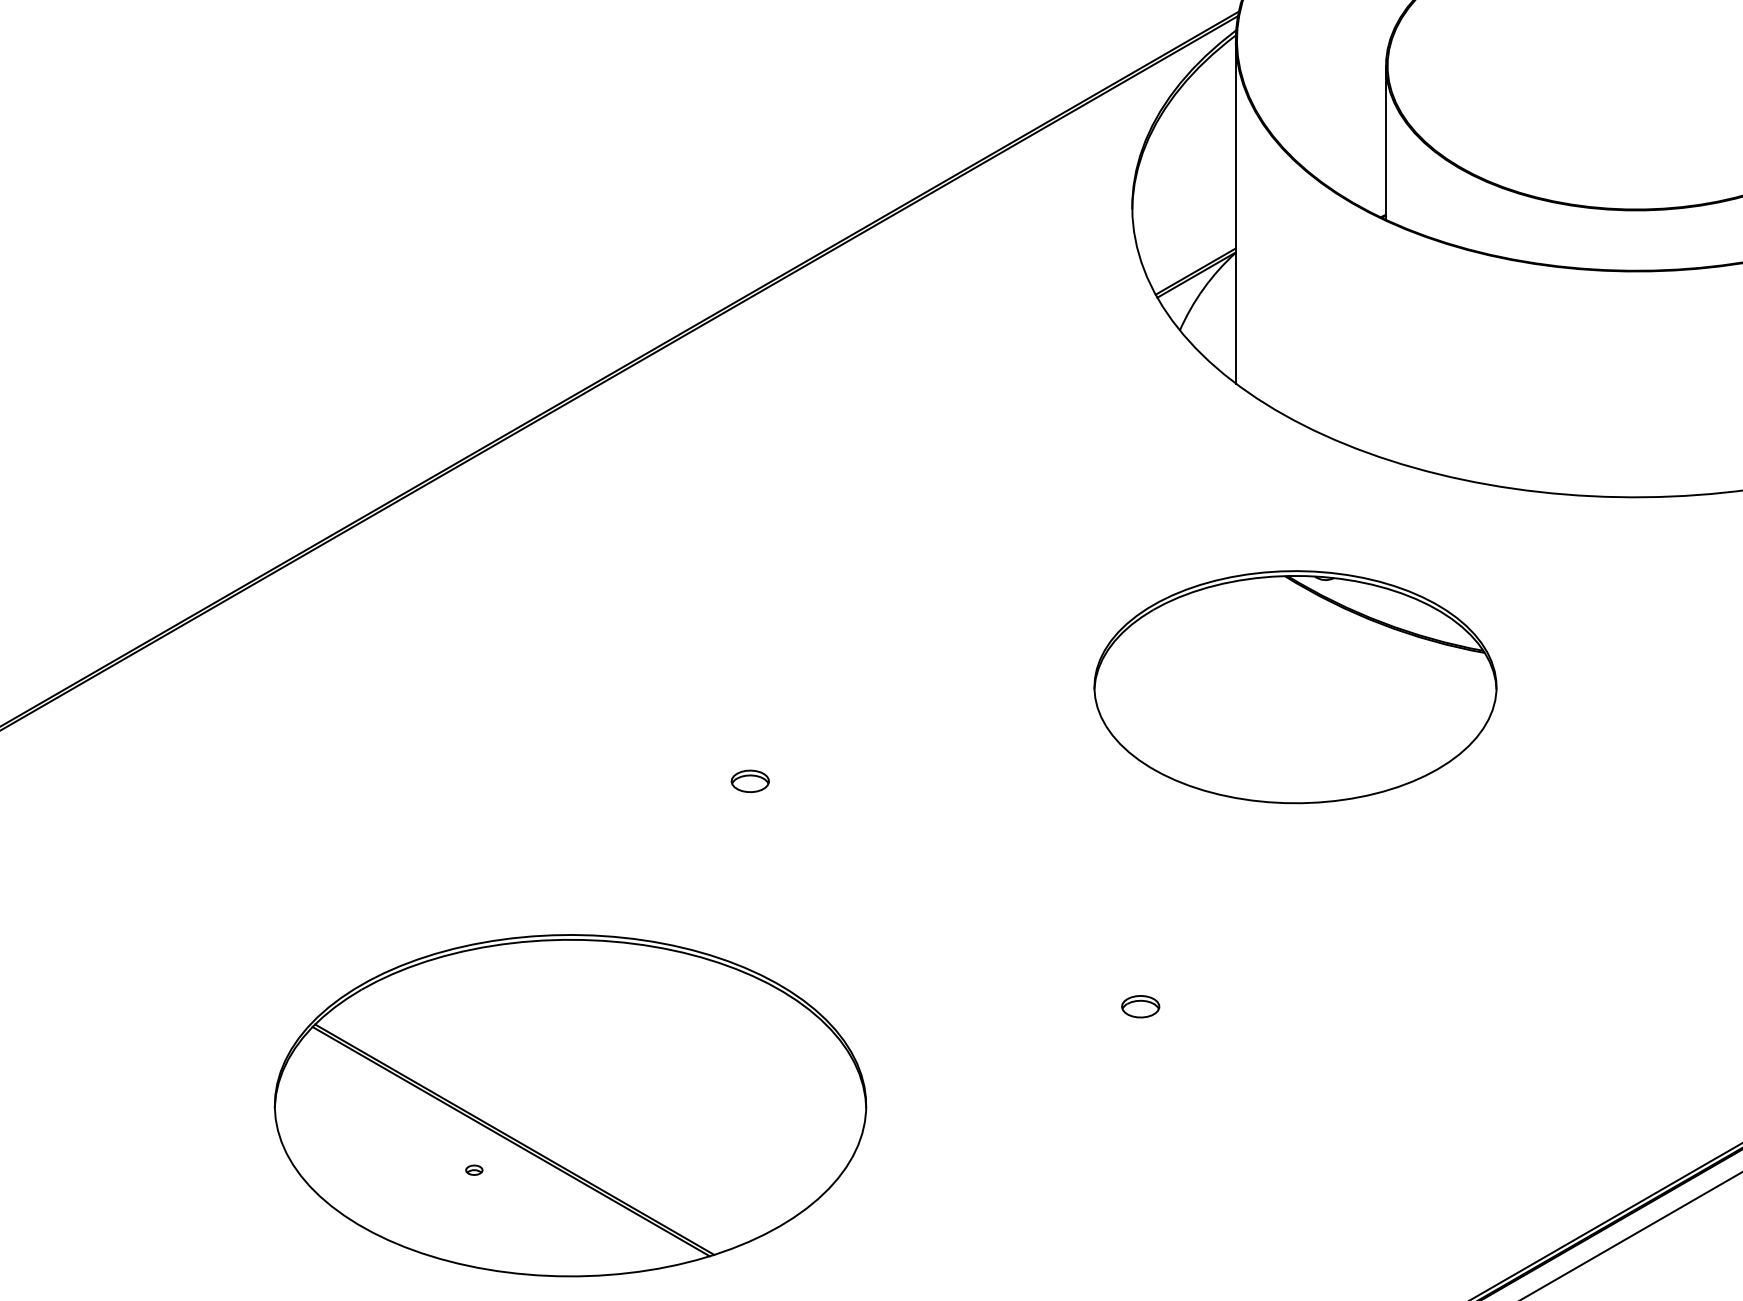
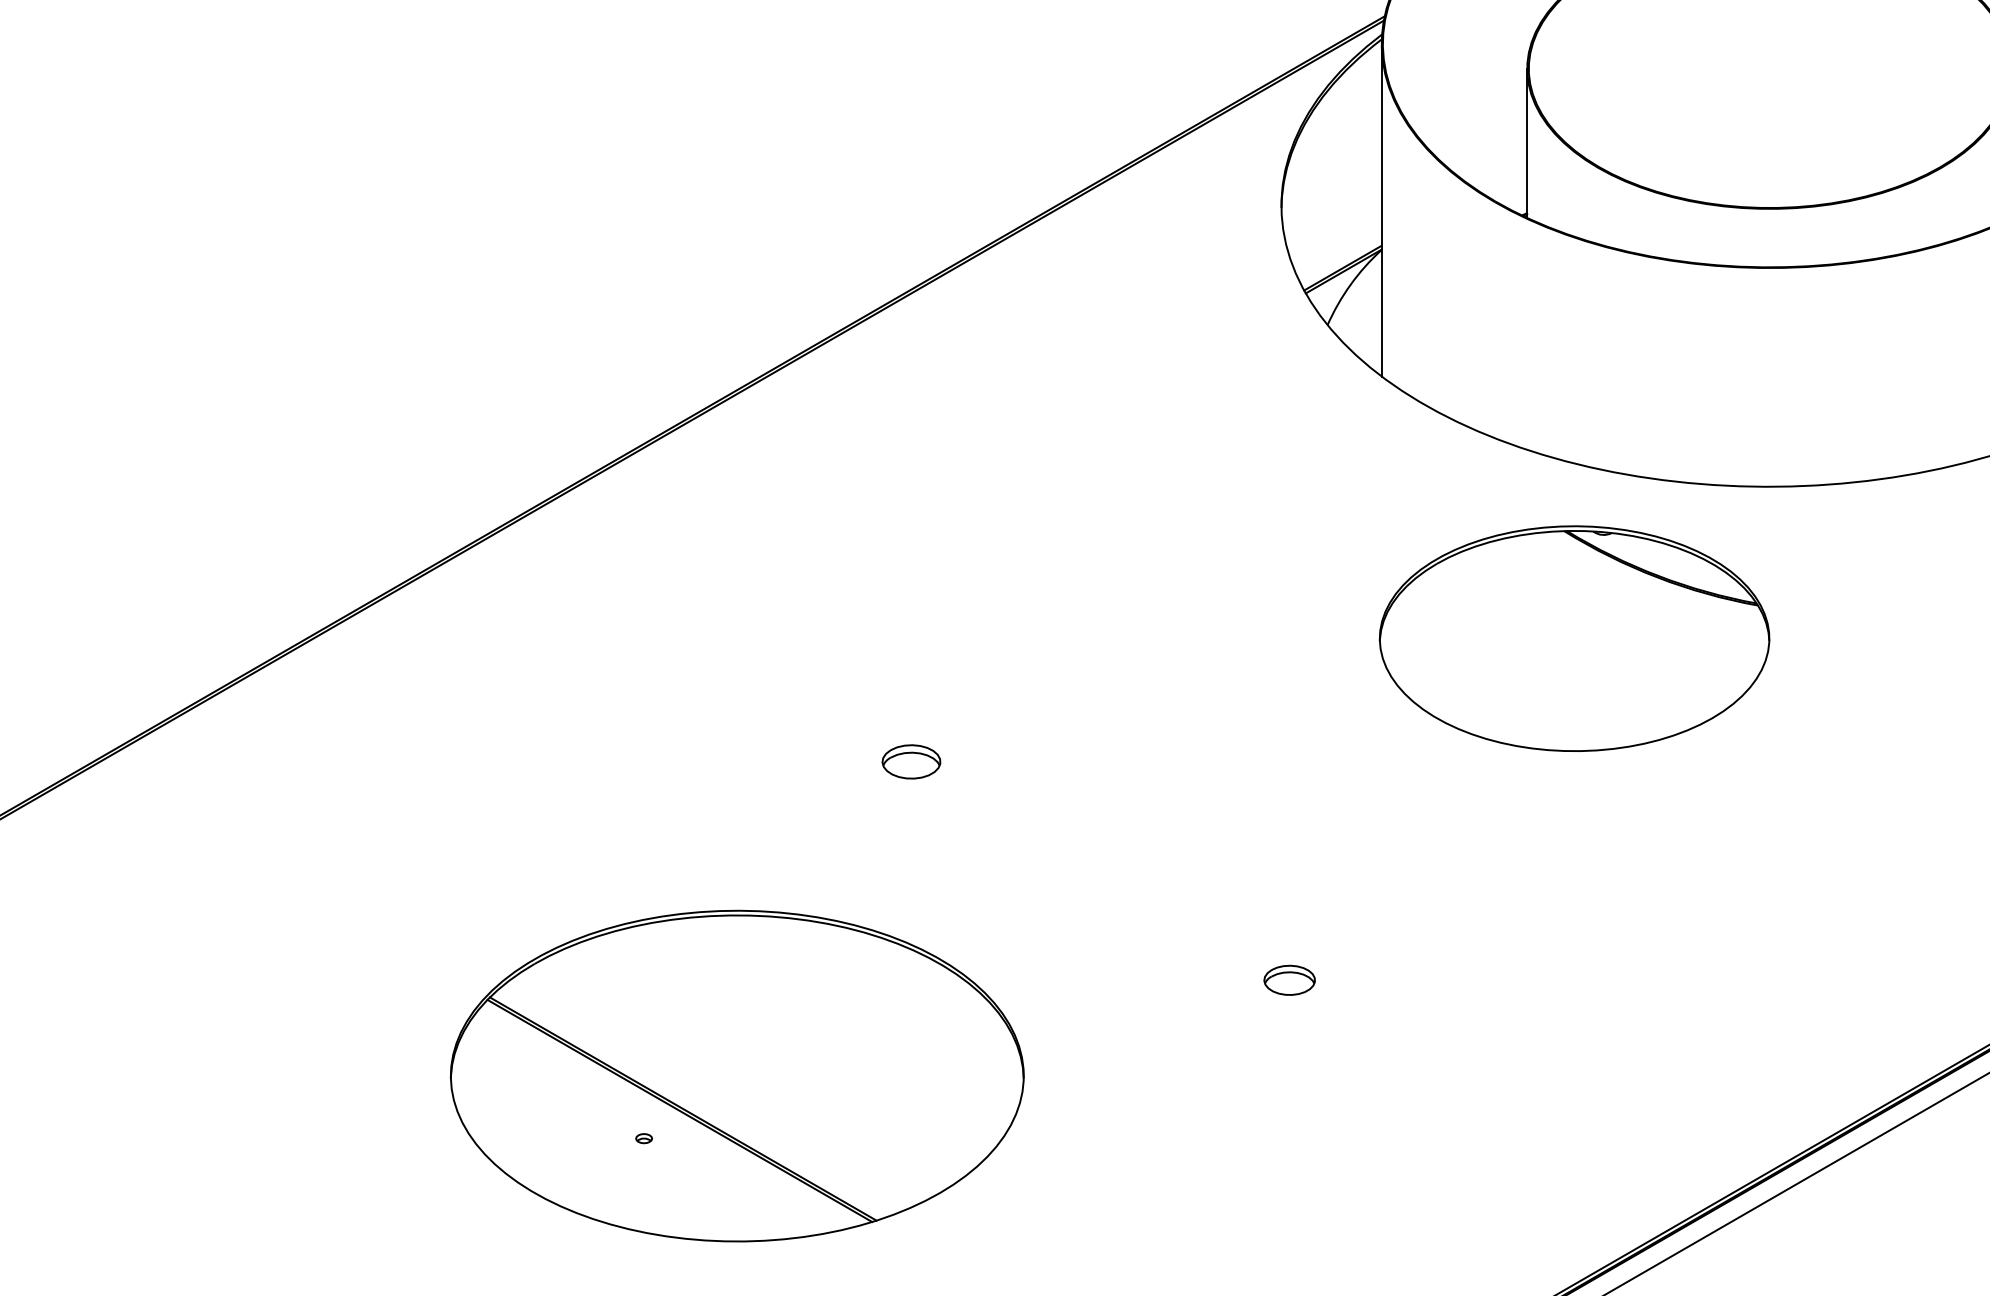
part: (1295, 686) -> (1574, 638), moved
part: (750, 780) -> (911, 761), size x1.6
part: (1140, 1005) -> (1289, 979), size x1.4

